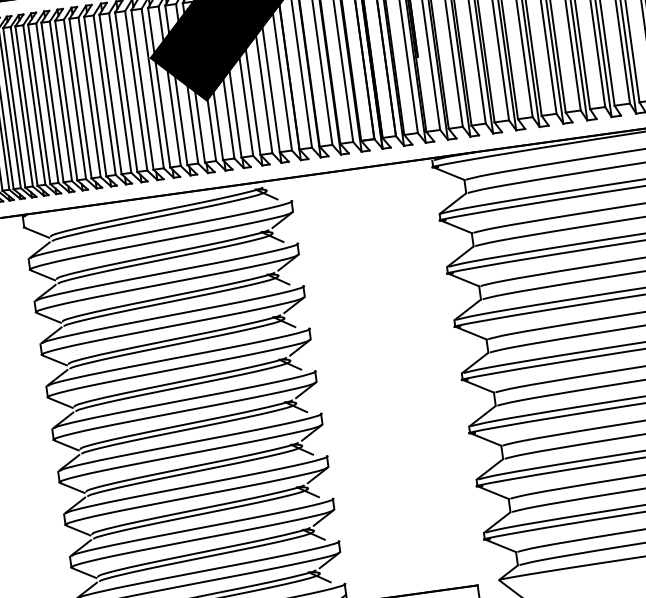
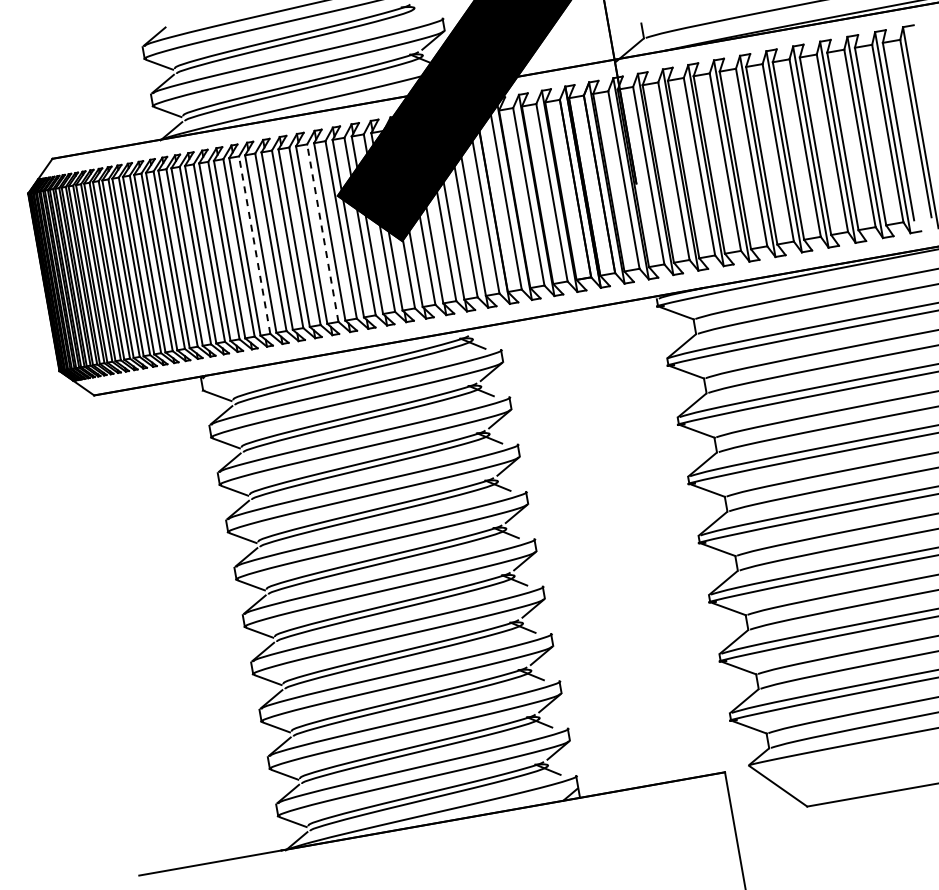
line: (135, 90) -> (322, 232), solid -> dashed
line: (74, 98) -> (254, 244), solid -> dashed

